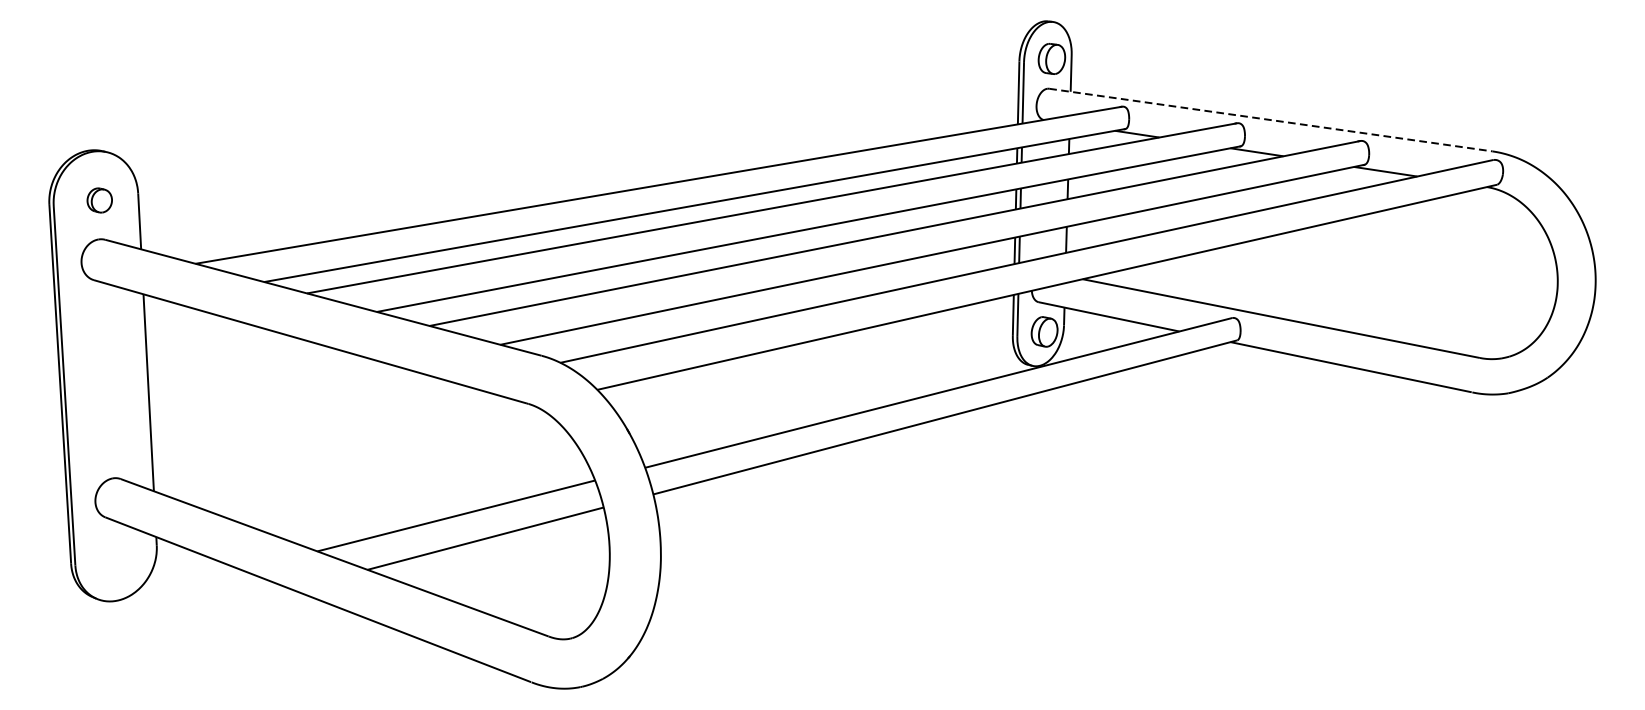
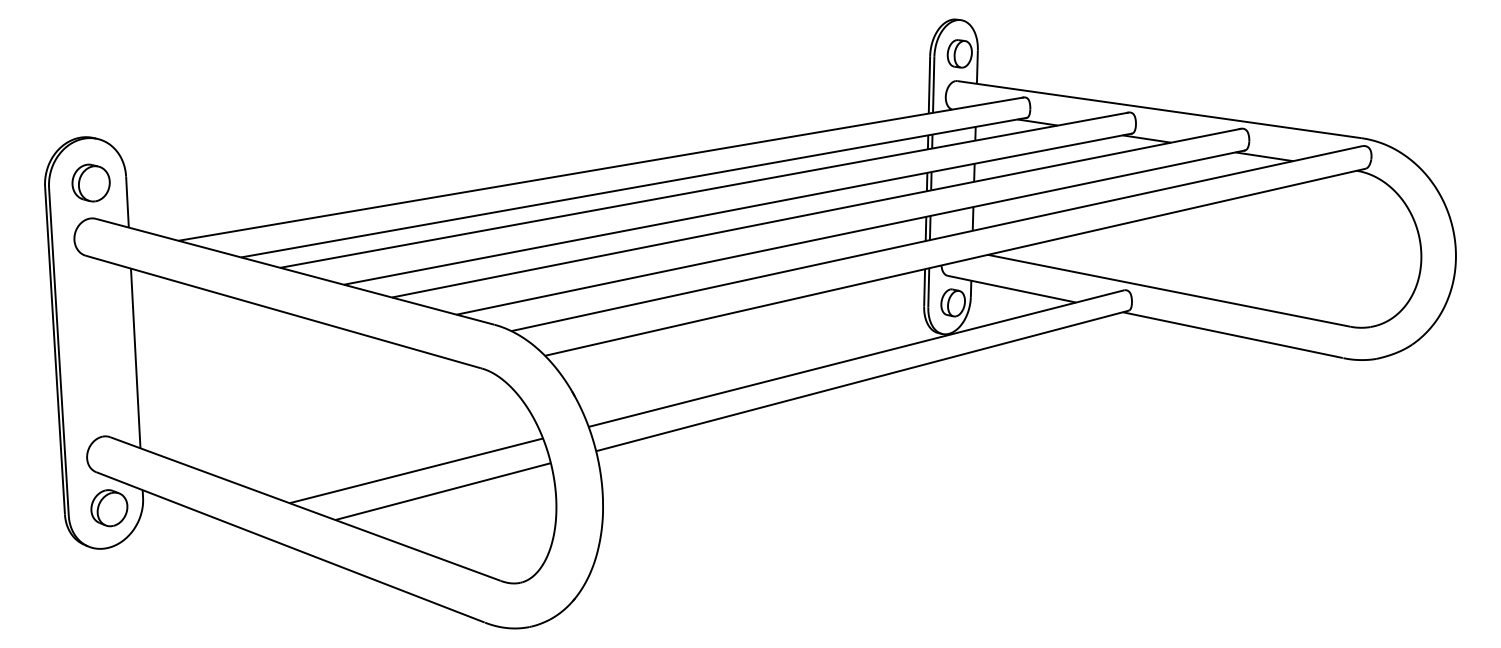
line: (1271, 119) -> (1160, 109), dashed -> solid
part: (99, 199) -> (90, 182), size x1.67
part: (119, 557) -> (109, 508), added

